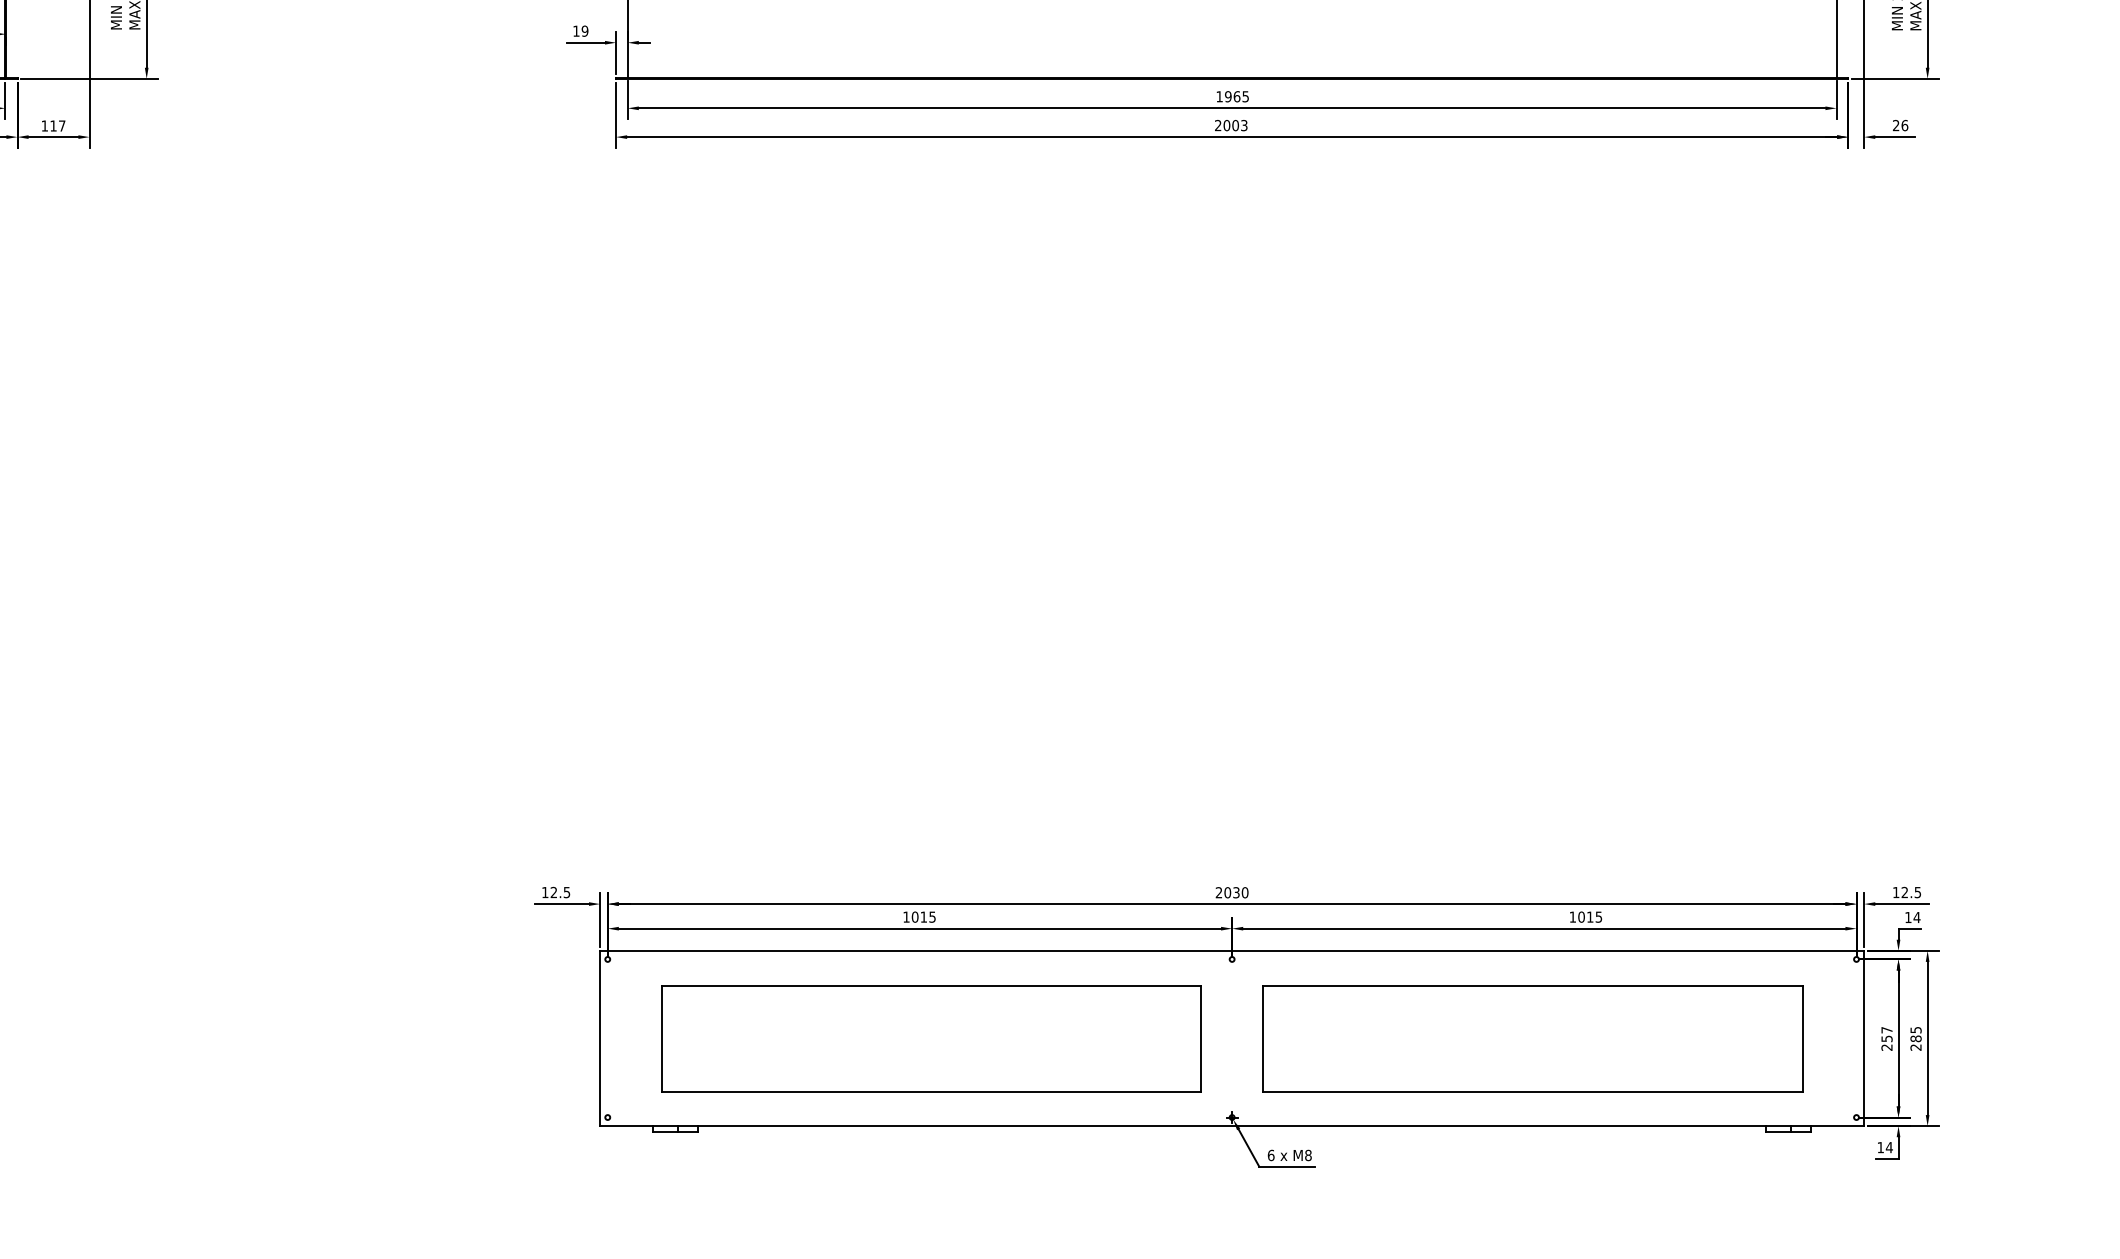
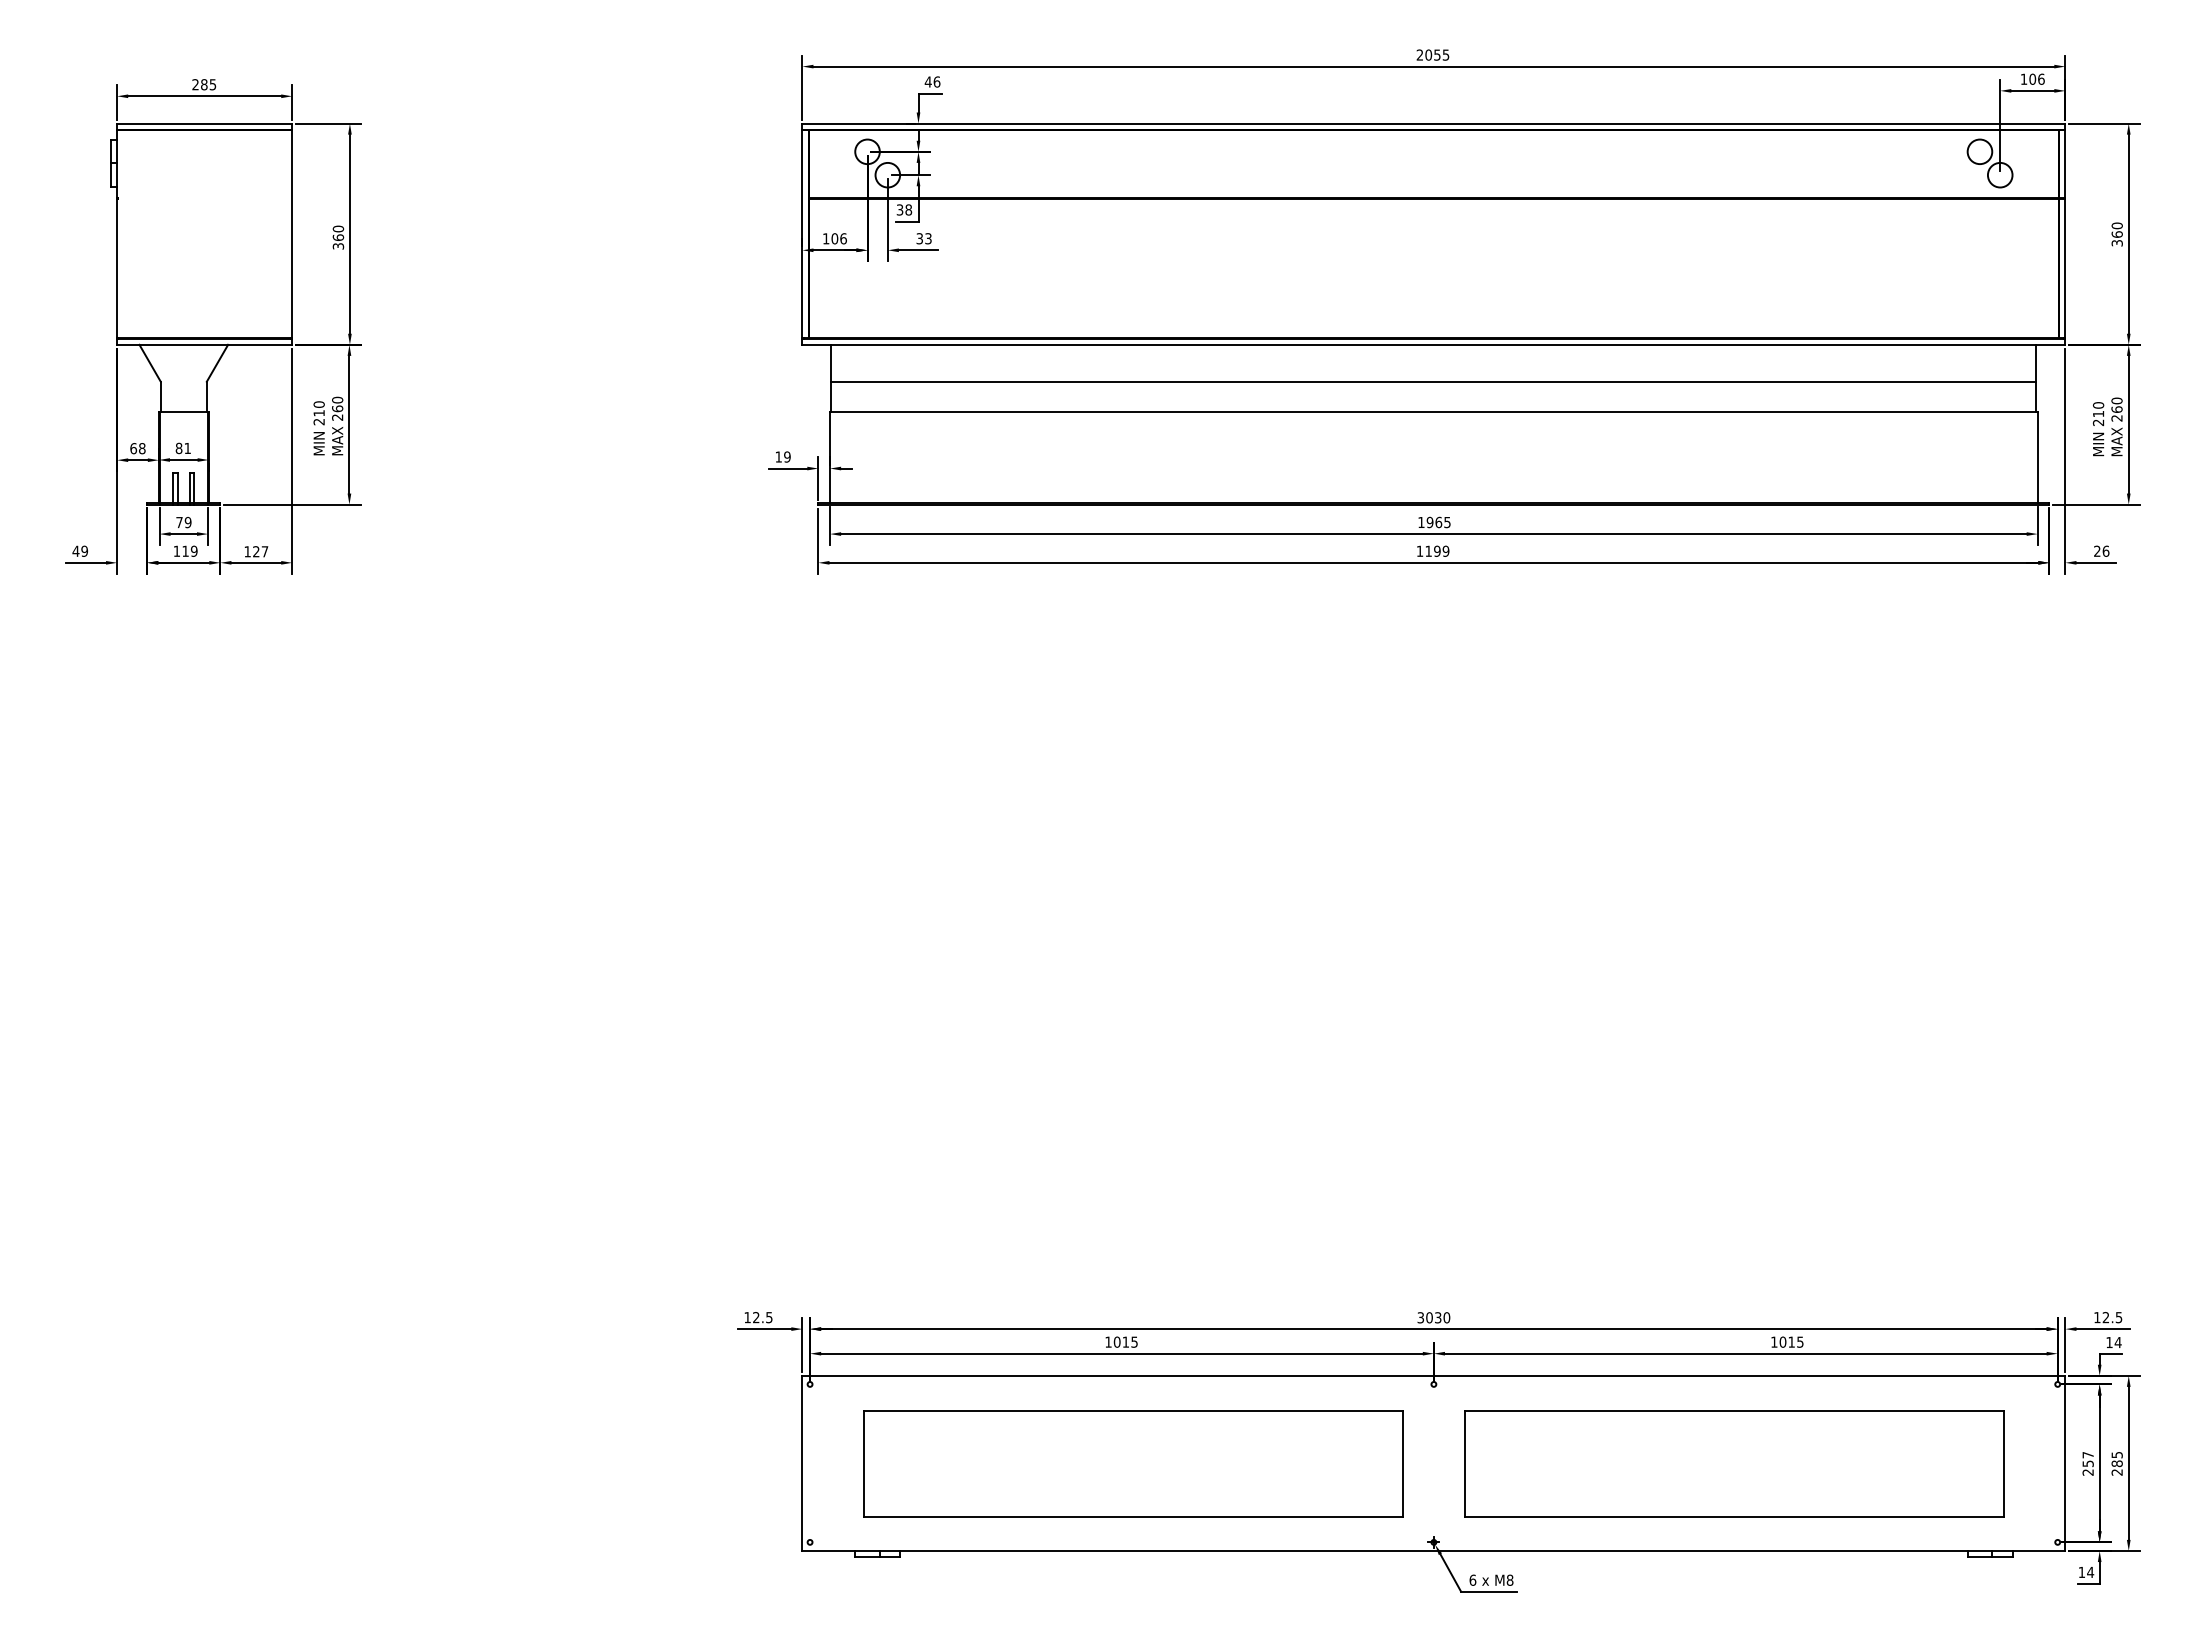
text: (1230, 124) -> (1432, 550), 2003 -> 1199
text: (53, 125) -> (256, 551), 117 -> 127
text: (1218, 892) -> (1420, 1317), 2030 -> 3030

